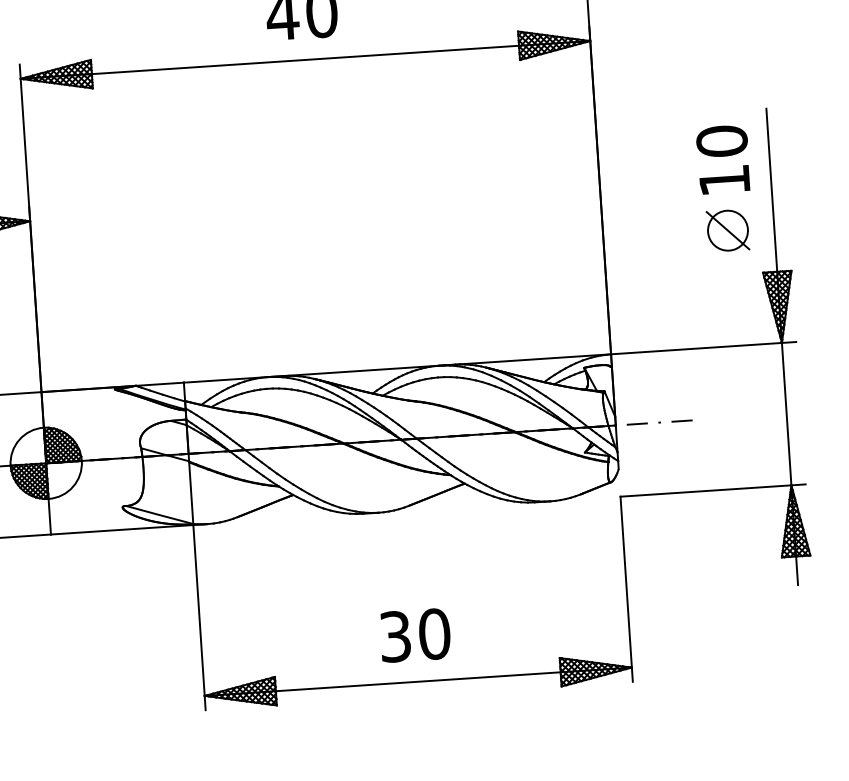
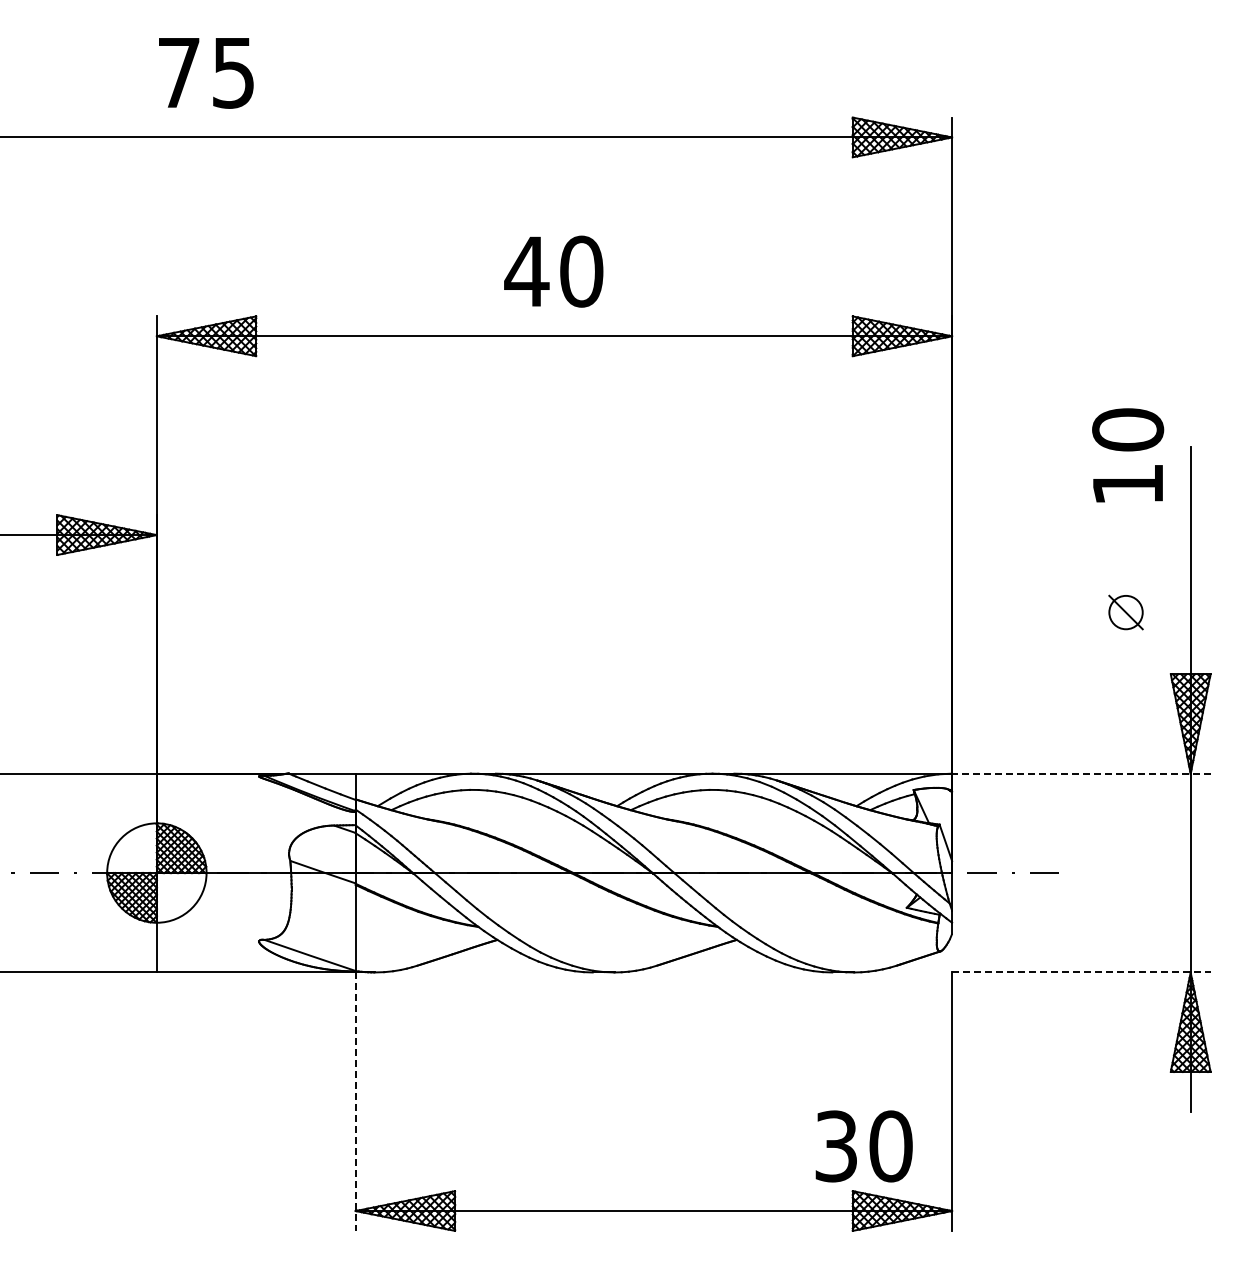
text: (723, 159) -> (1128, 455), moved
part: (727, 230) -> (1125, 612), size x0.6
line: (703, 348) -> (1080, 773), solid -> dashed
line: (713, 490) -> (1081, 972), solid -> dashed
line: (199, 618) -> (355, 1102), solid -> dashed
text: (414, 635) -> (863, 1146), moved

